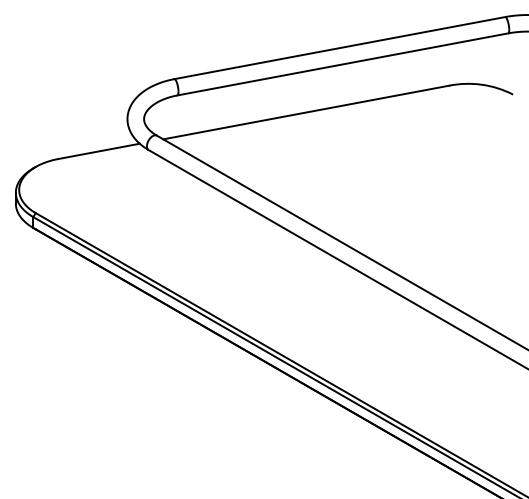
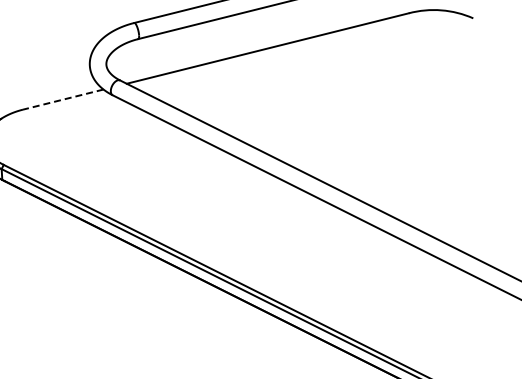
line: (98, 151) -> (62, 99), solid -> dashed

